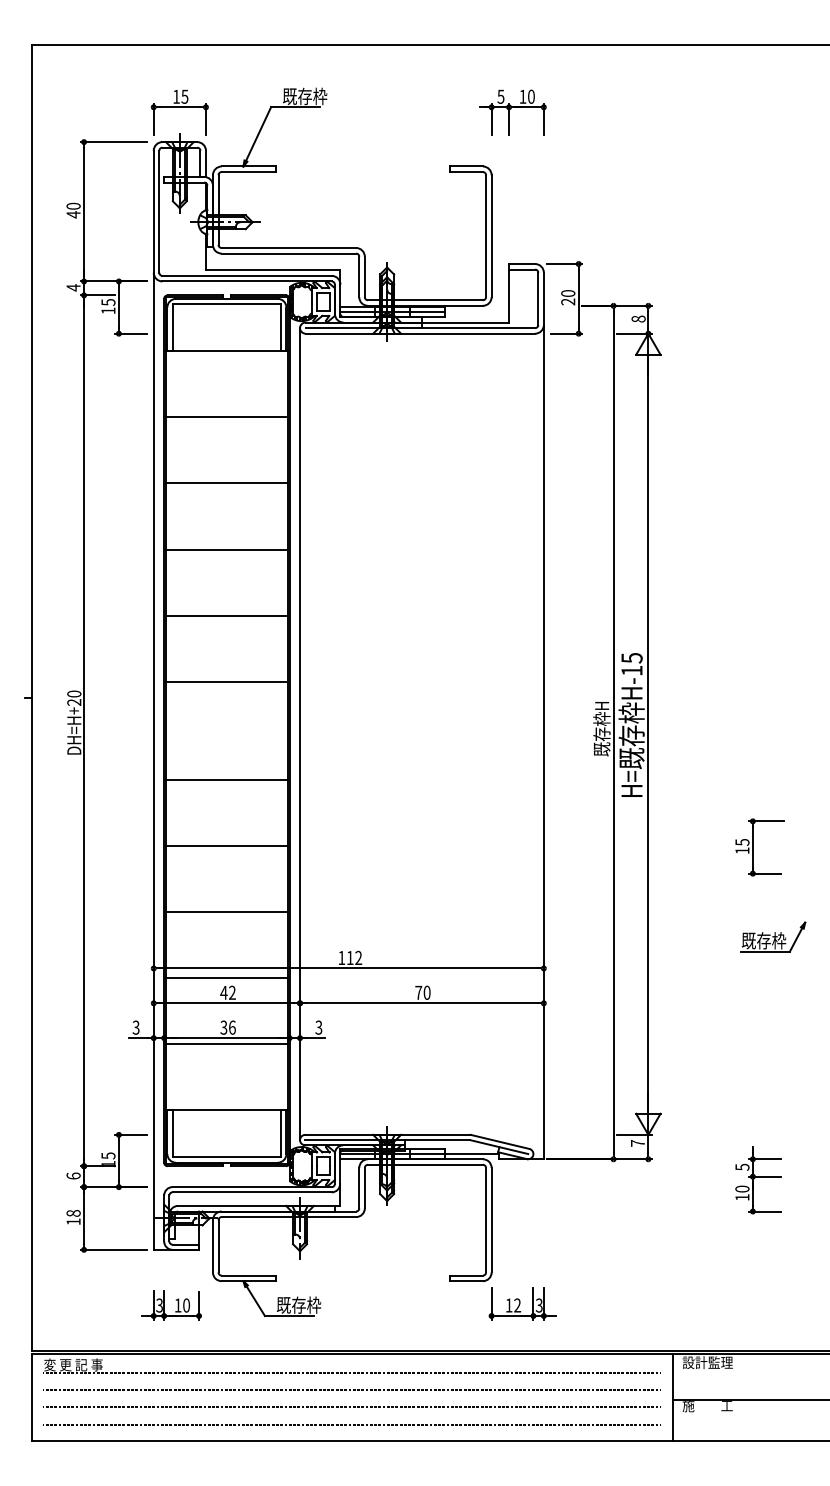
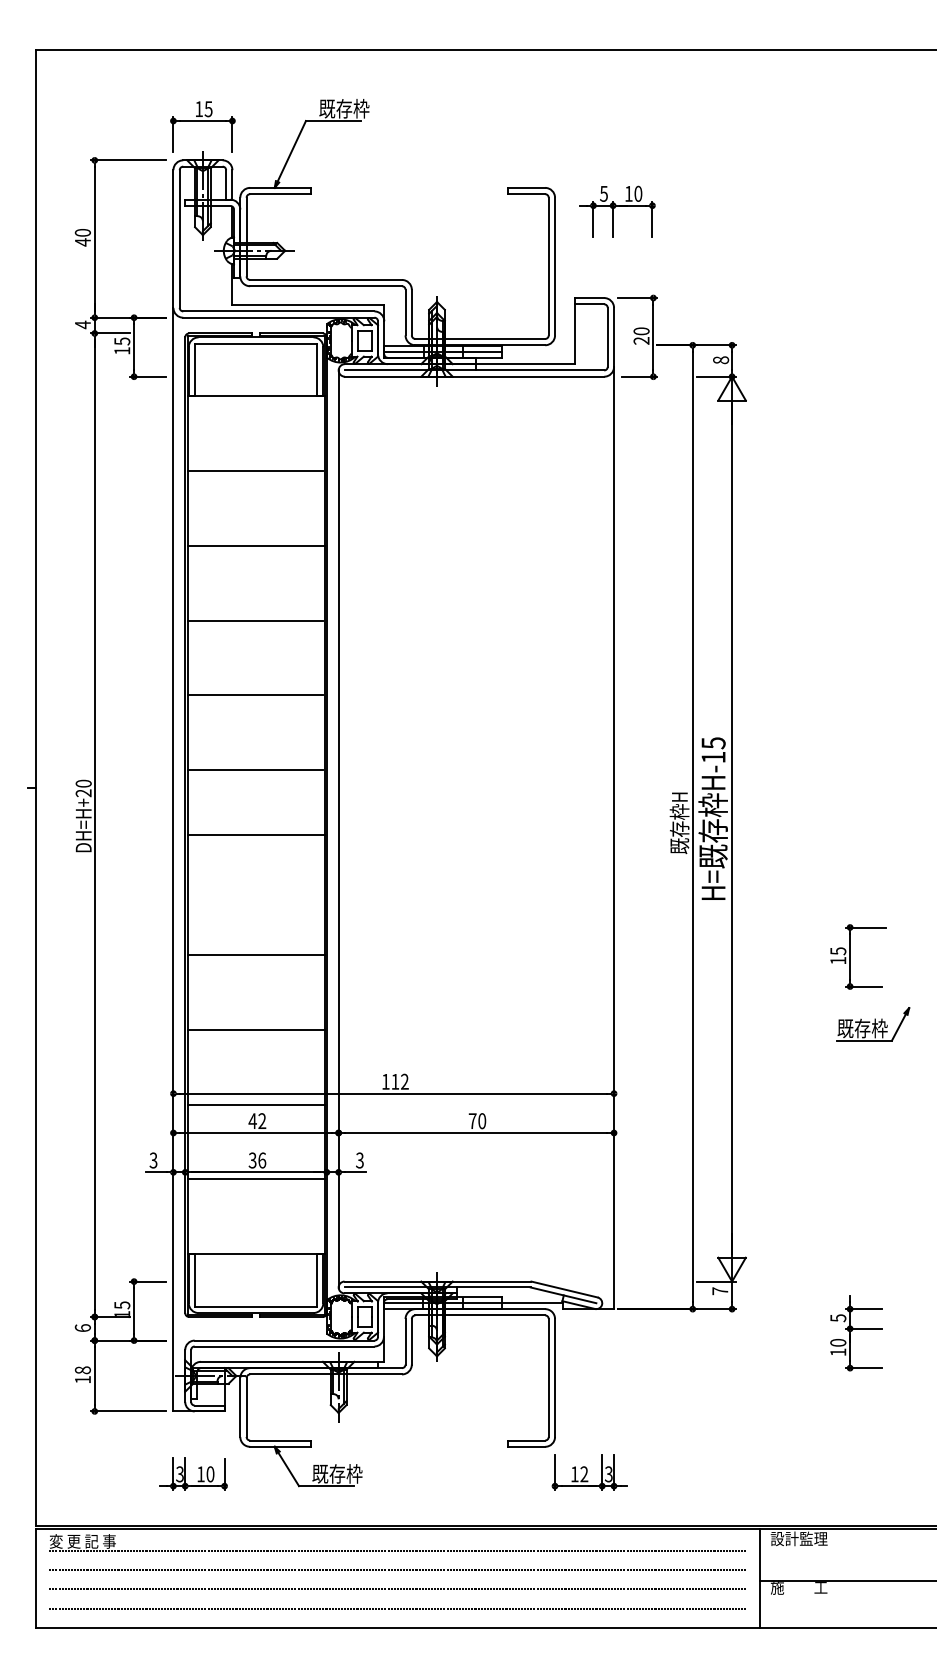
part: (512, 112) -> (617, 211), moved
line: (226, 779) -> (255, 835), moved
part: (773, 936) -> (873, 1023), moved

